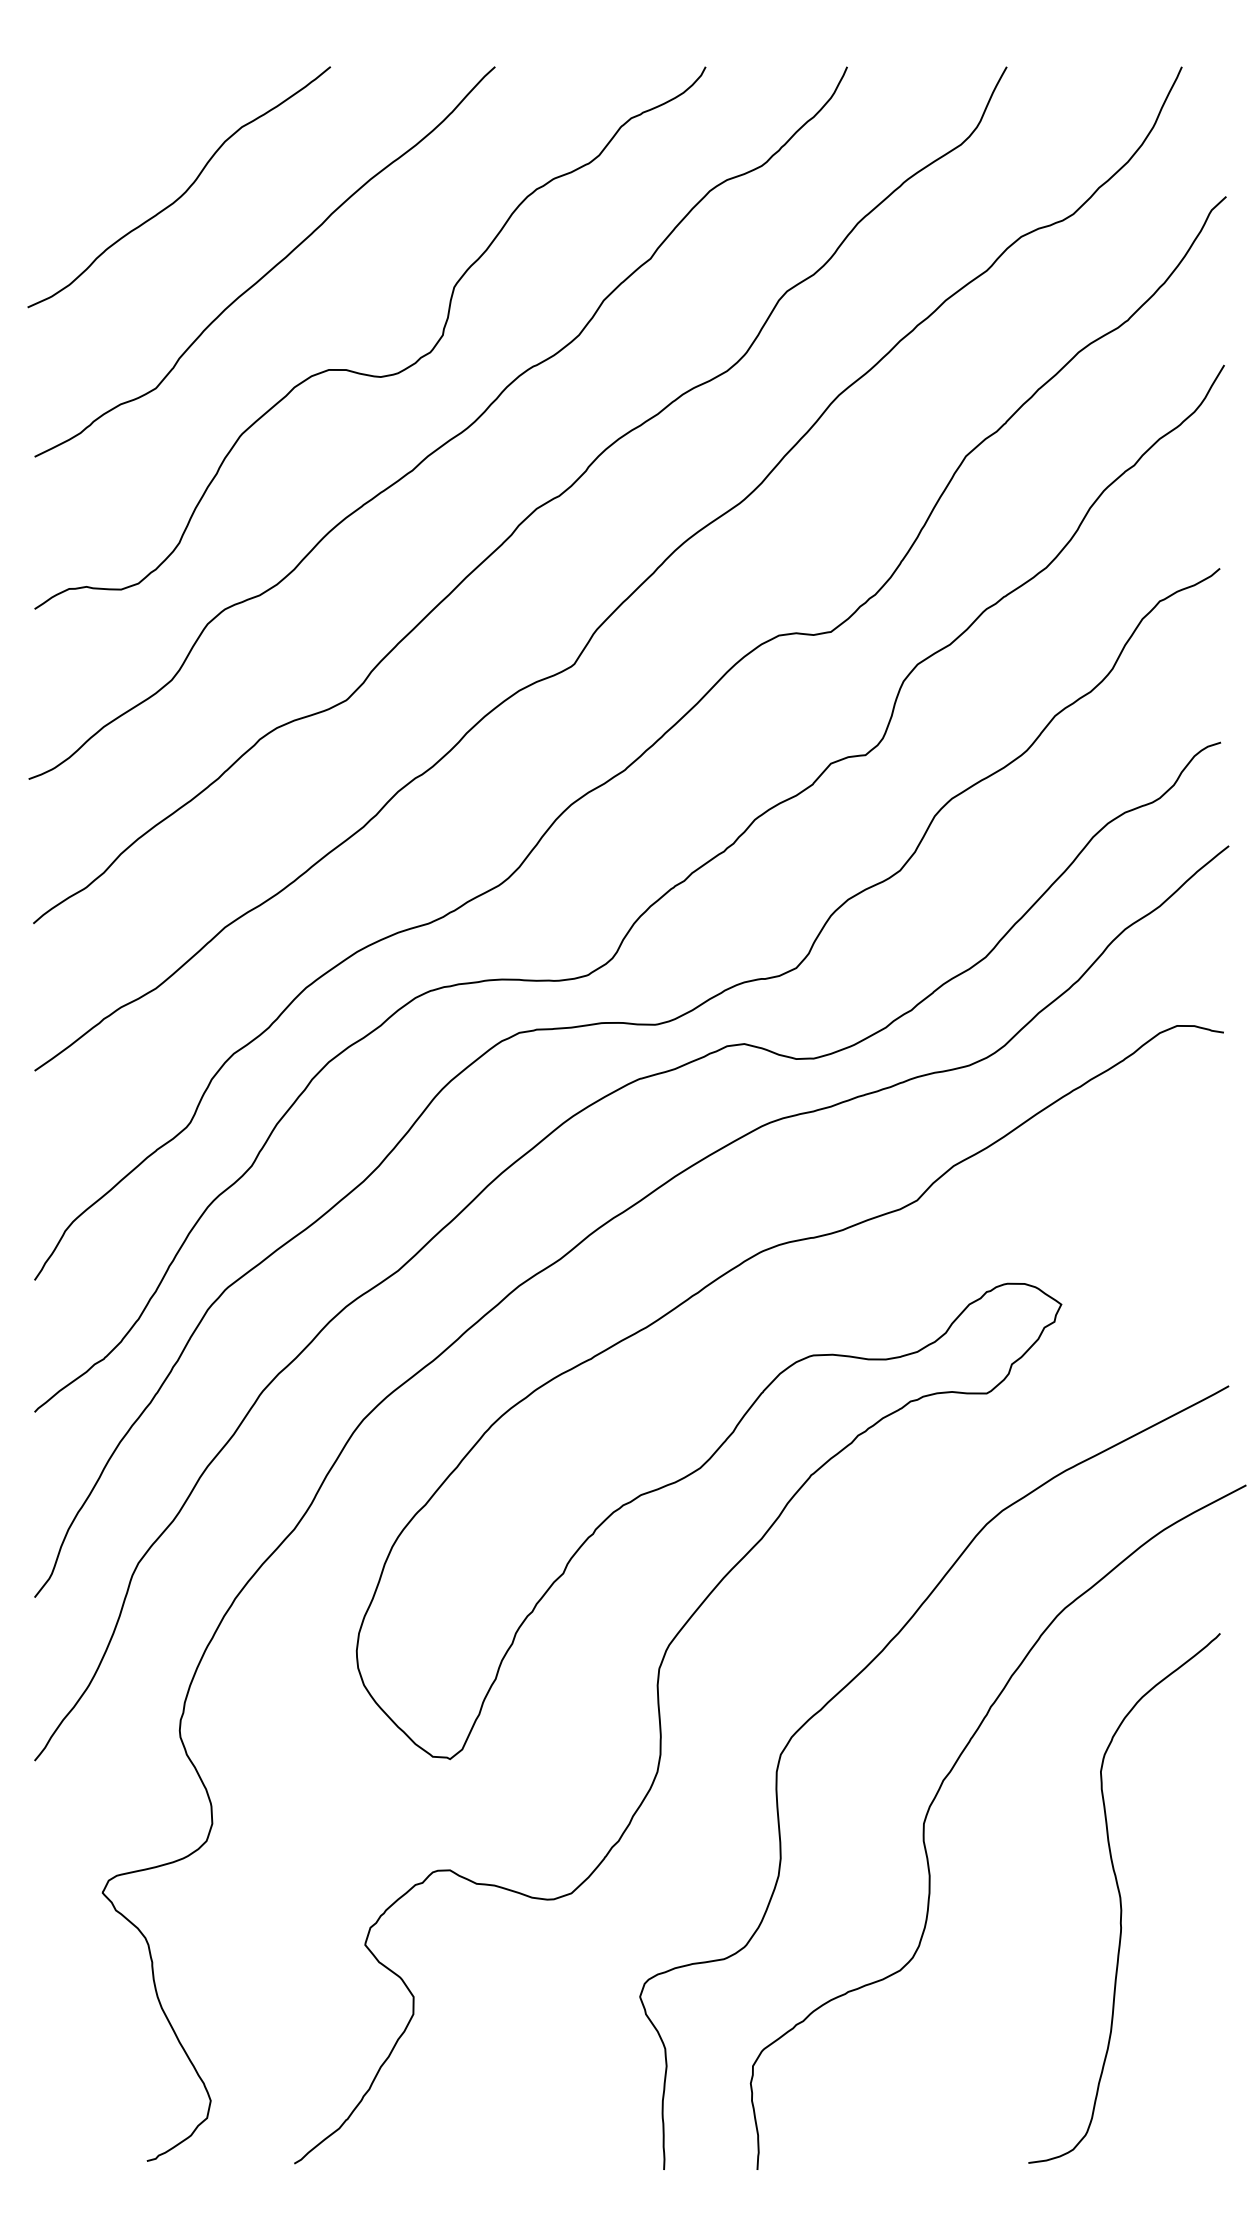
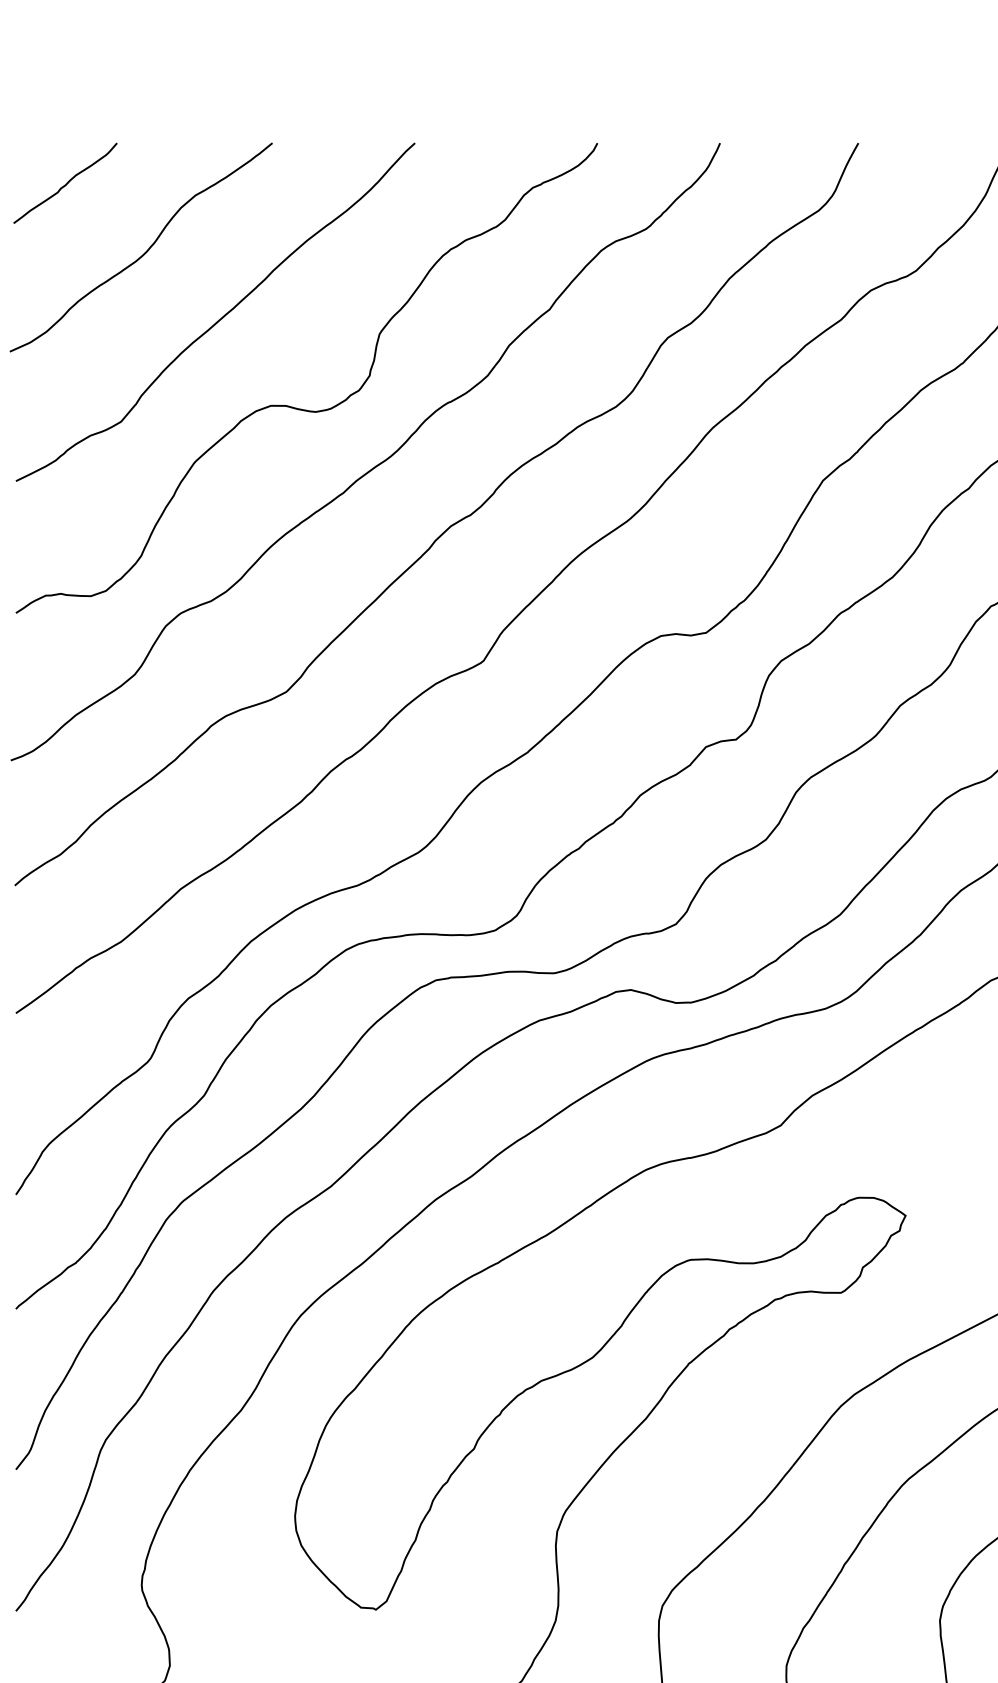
curve: (92, 113) -> (66, 183), added

